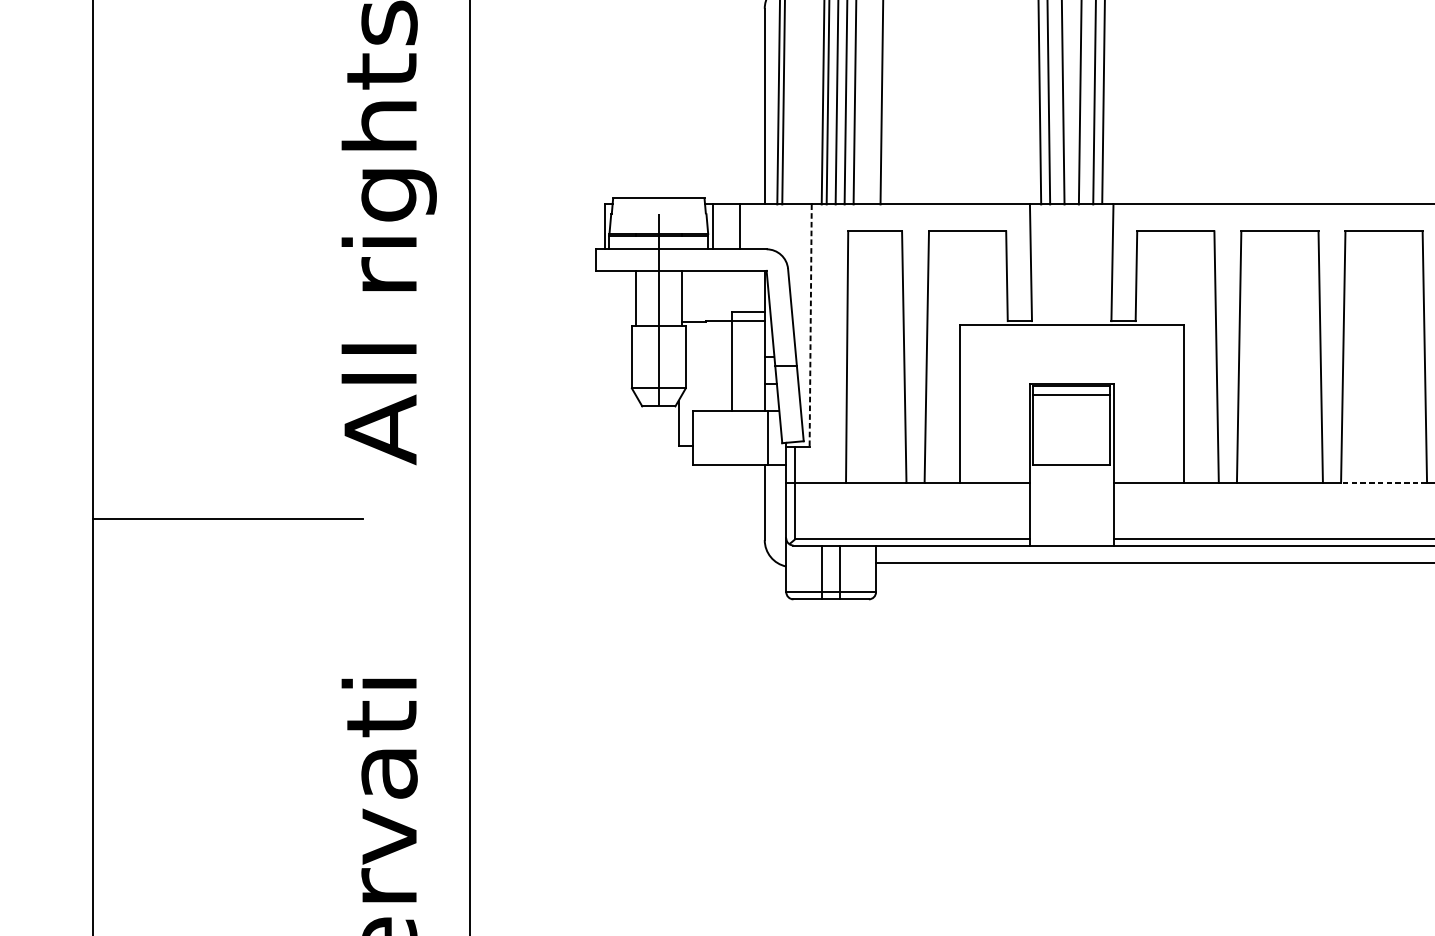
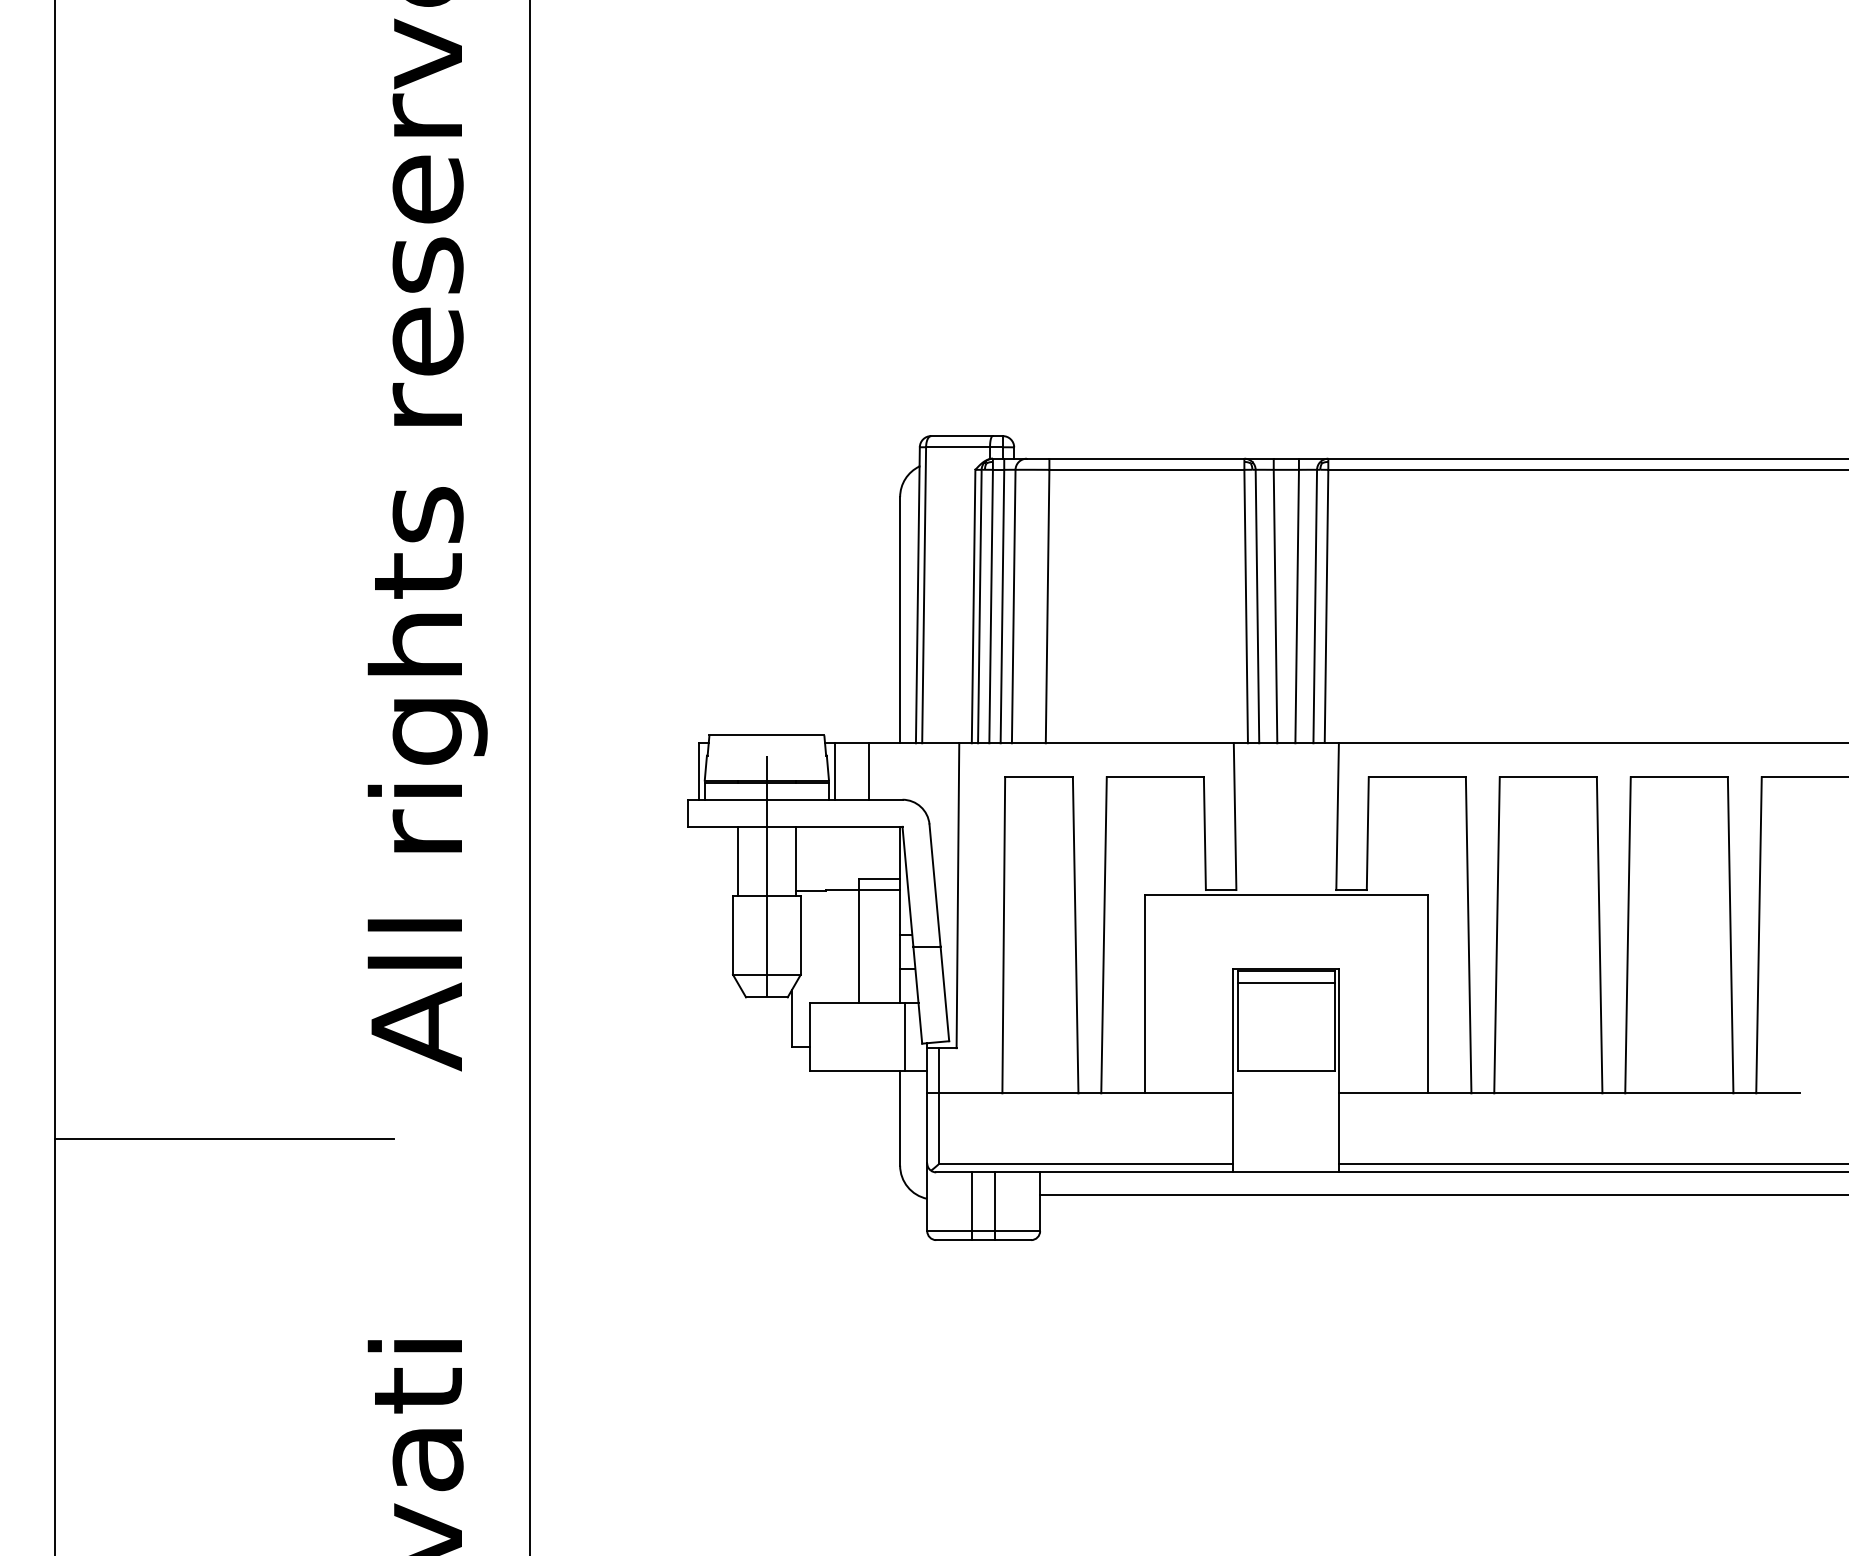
line: (810, 326) -> (957, 896), dashed -> solid
line: (1383, 482) -> (1678, 1093), dashed -> solid

